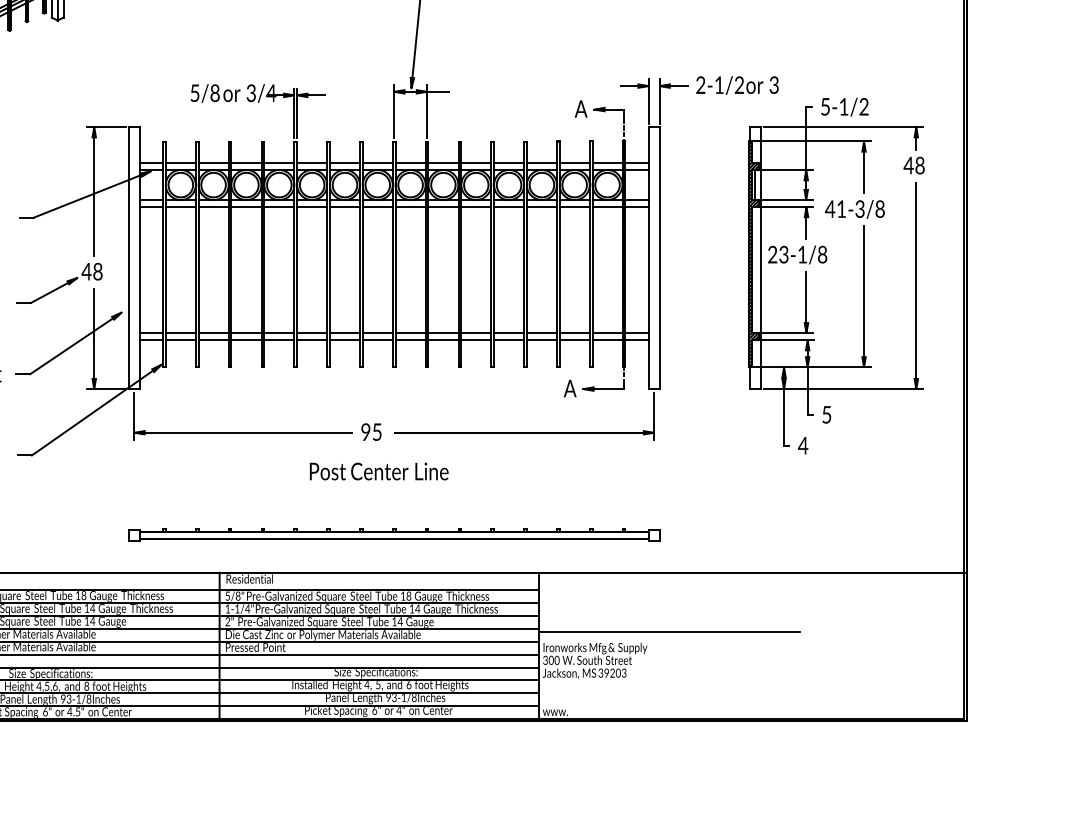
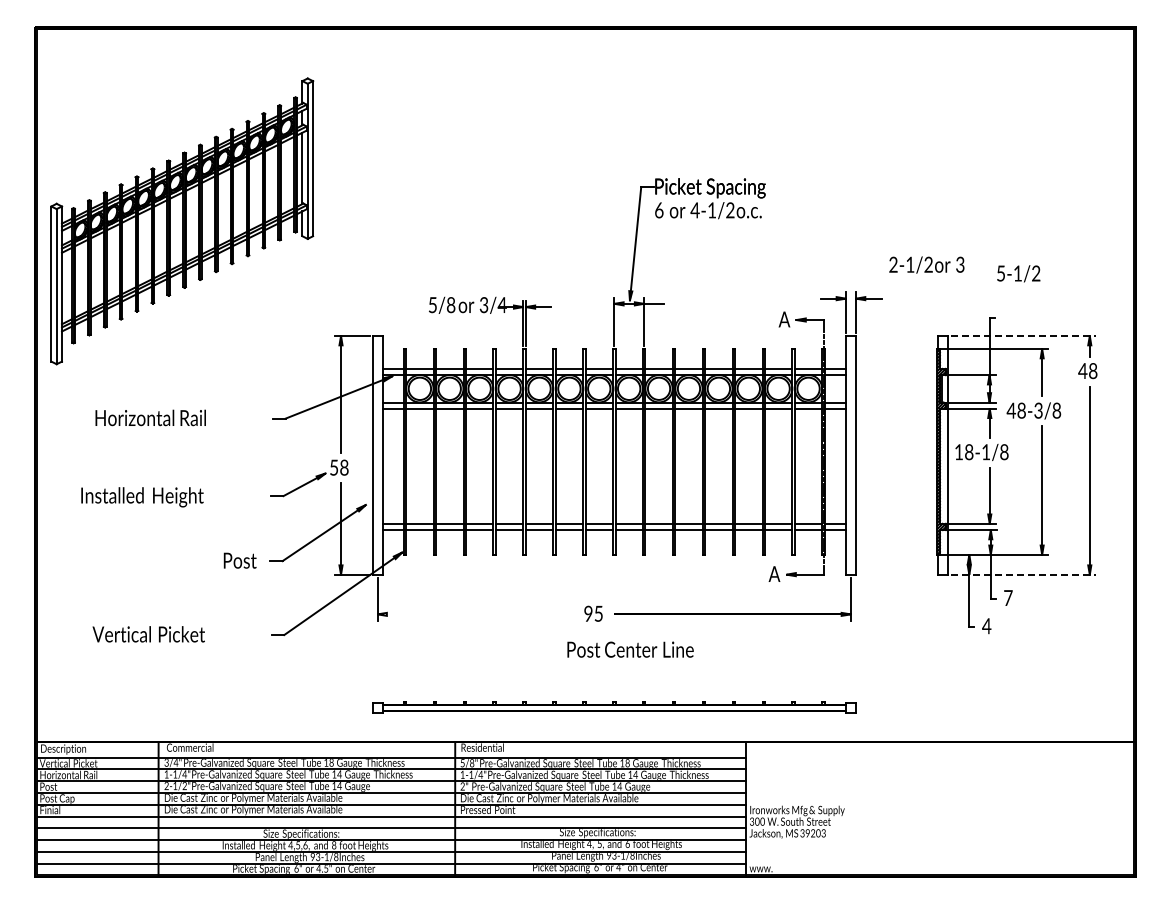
text: (737, 84) -> (926, 264), moved
text: (844, 106) -> (1018, 273), moved
line: (844, 127) -> (1024, 336), solid -> dashed
text: (841, 208) -> (1021, 410), 41-3/8 -> 48-3/8
text: (777, 255) -> (963, 452), 23-1/8 -> 18-1/8
text: (85, 271) -> (333, 467), 48 -> 58
line: (844, 388) -> (1024, 574), solid -> dashed
text: (827, 415) -> (1008, 598), 5 -> 7
line: (242, 432) -> (476, 614), removed
text: (379, 471) -> (630, 649), moved
line: (668, 632) -> (864, 796), removed

